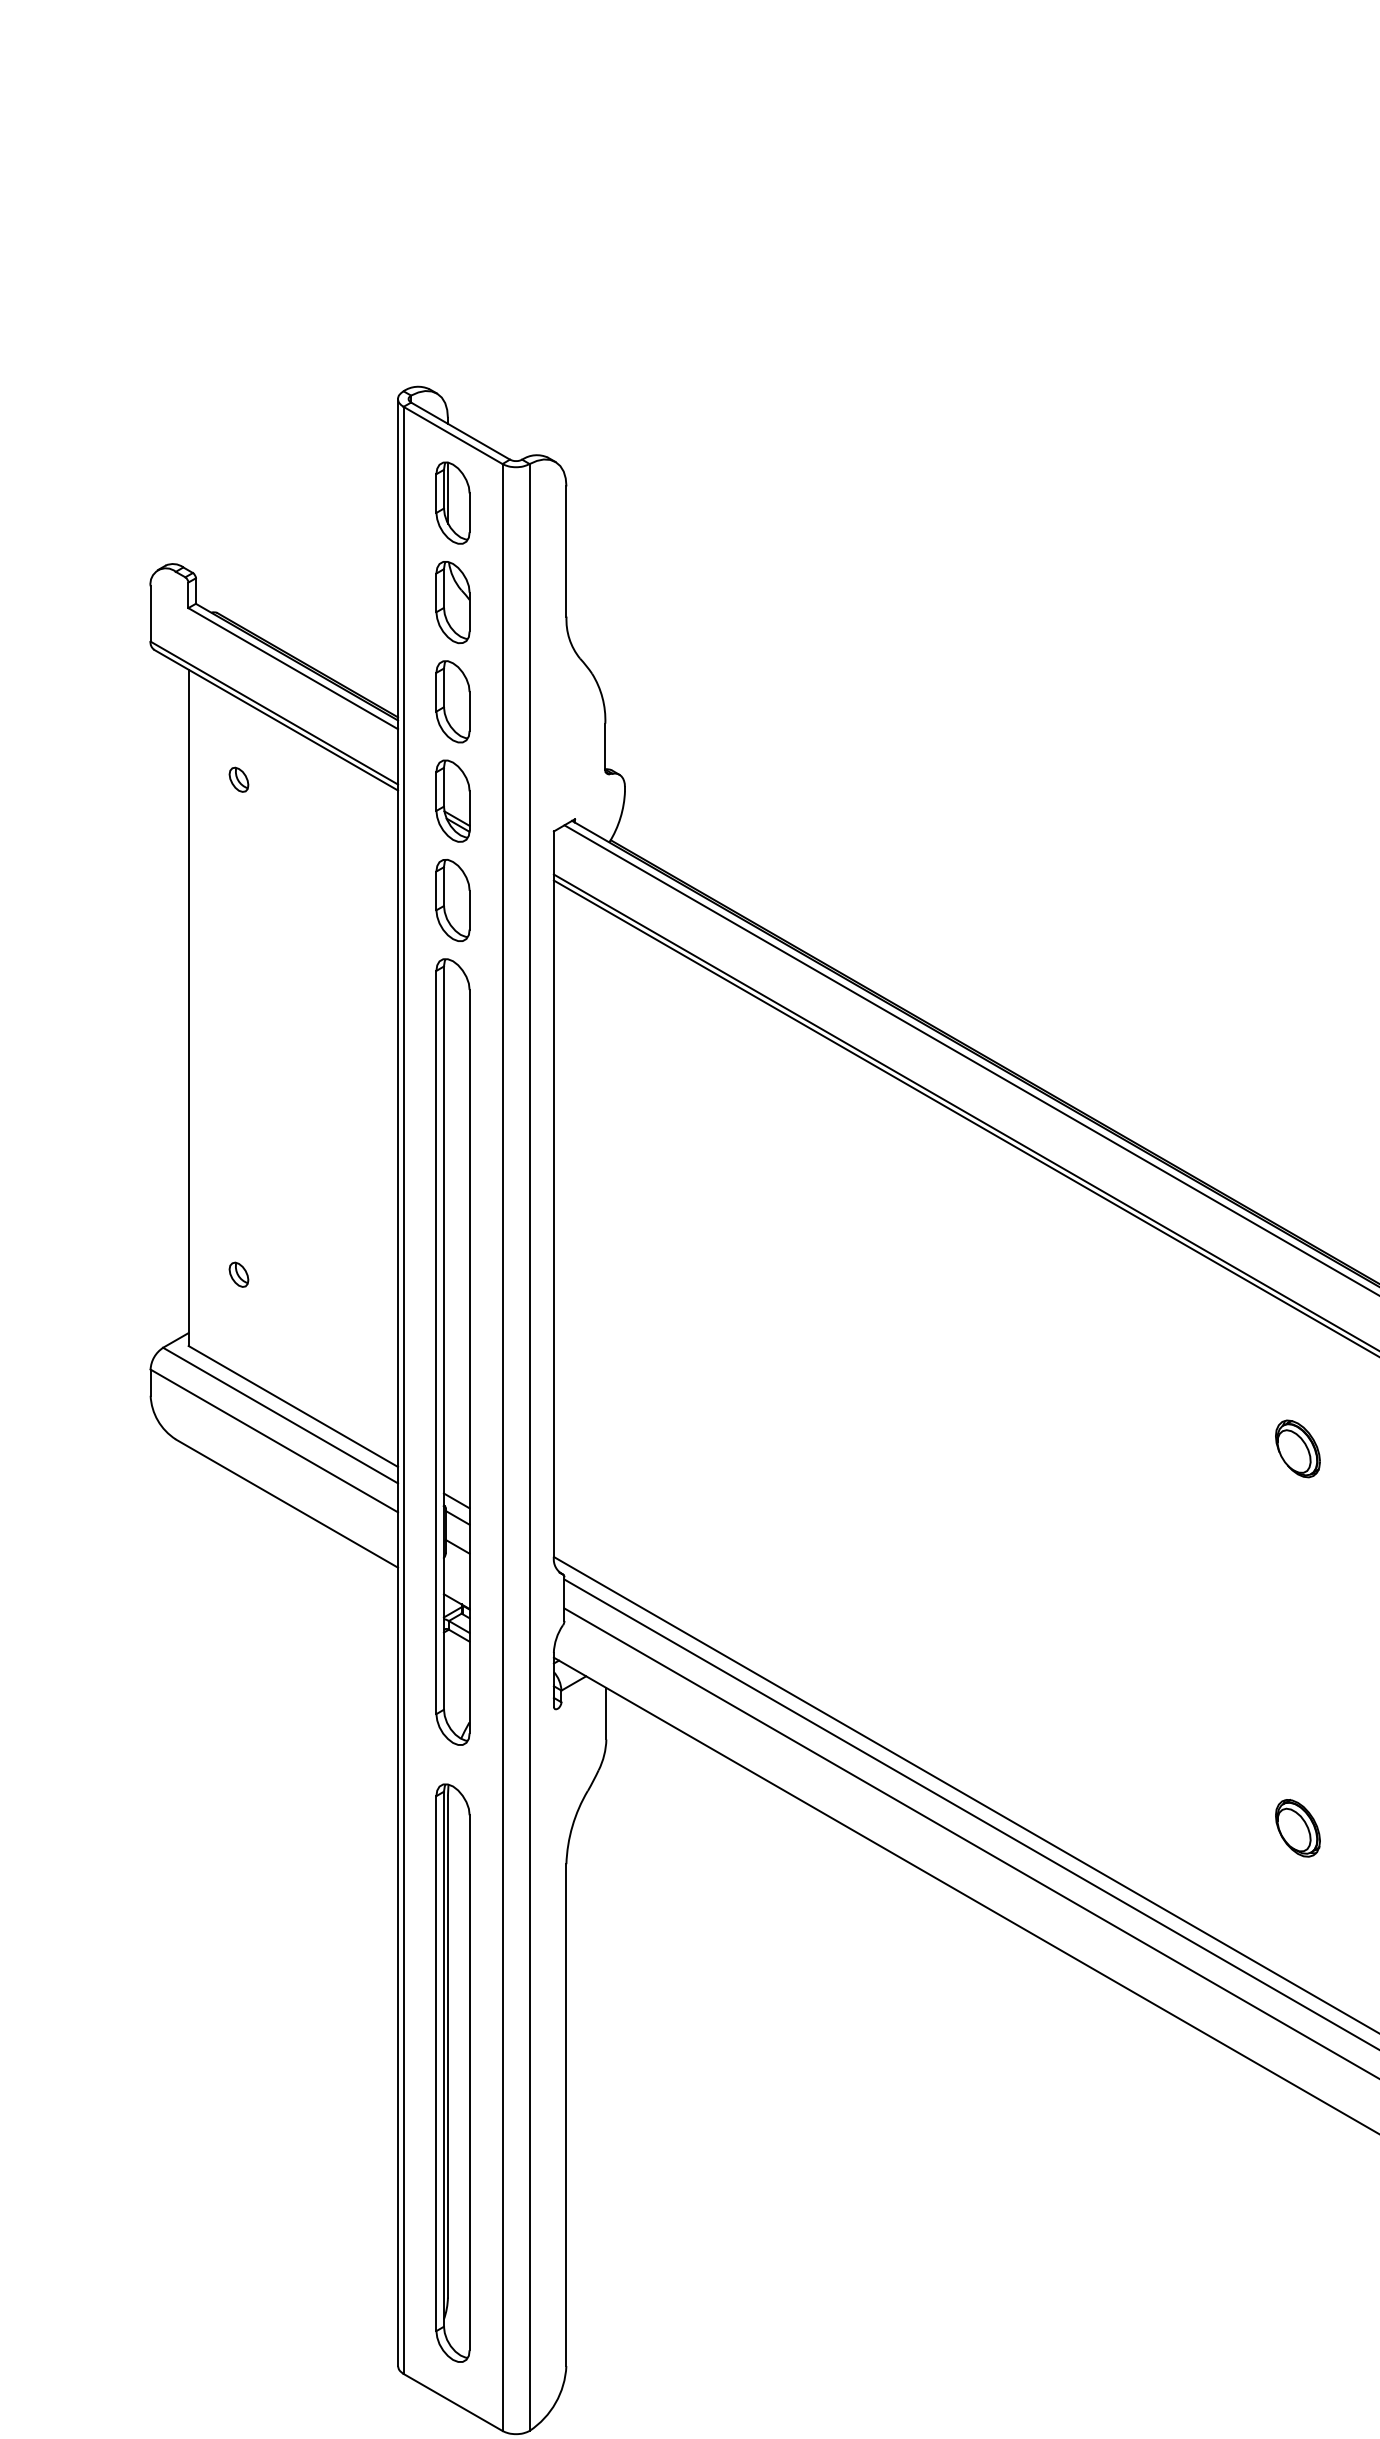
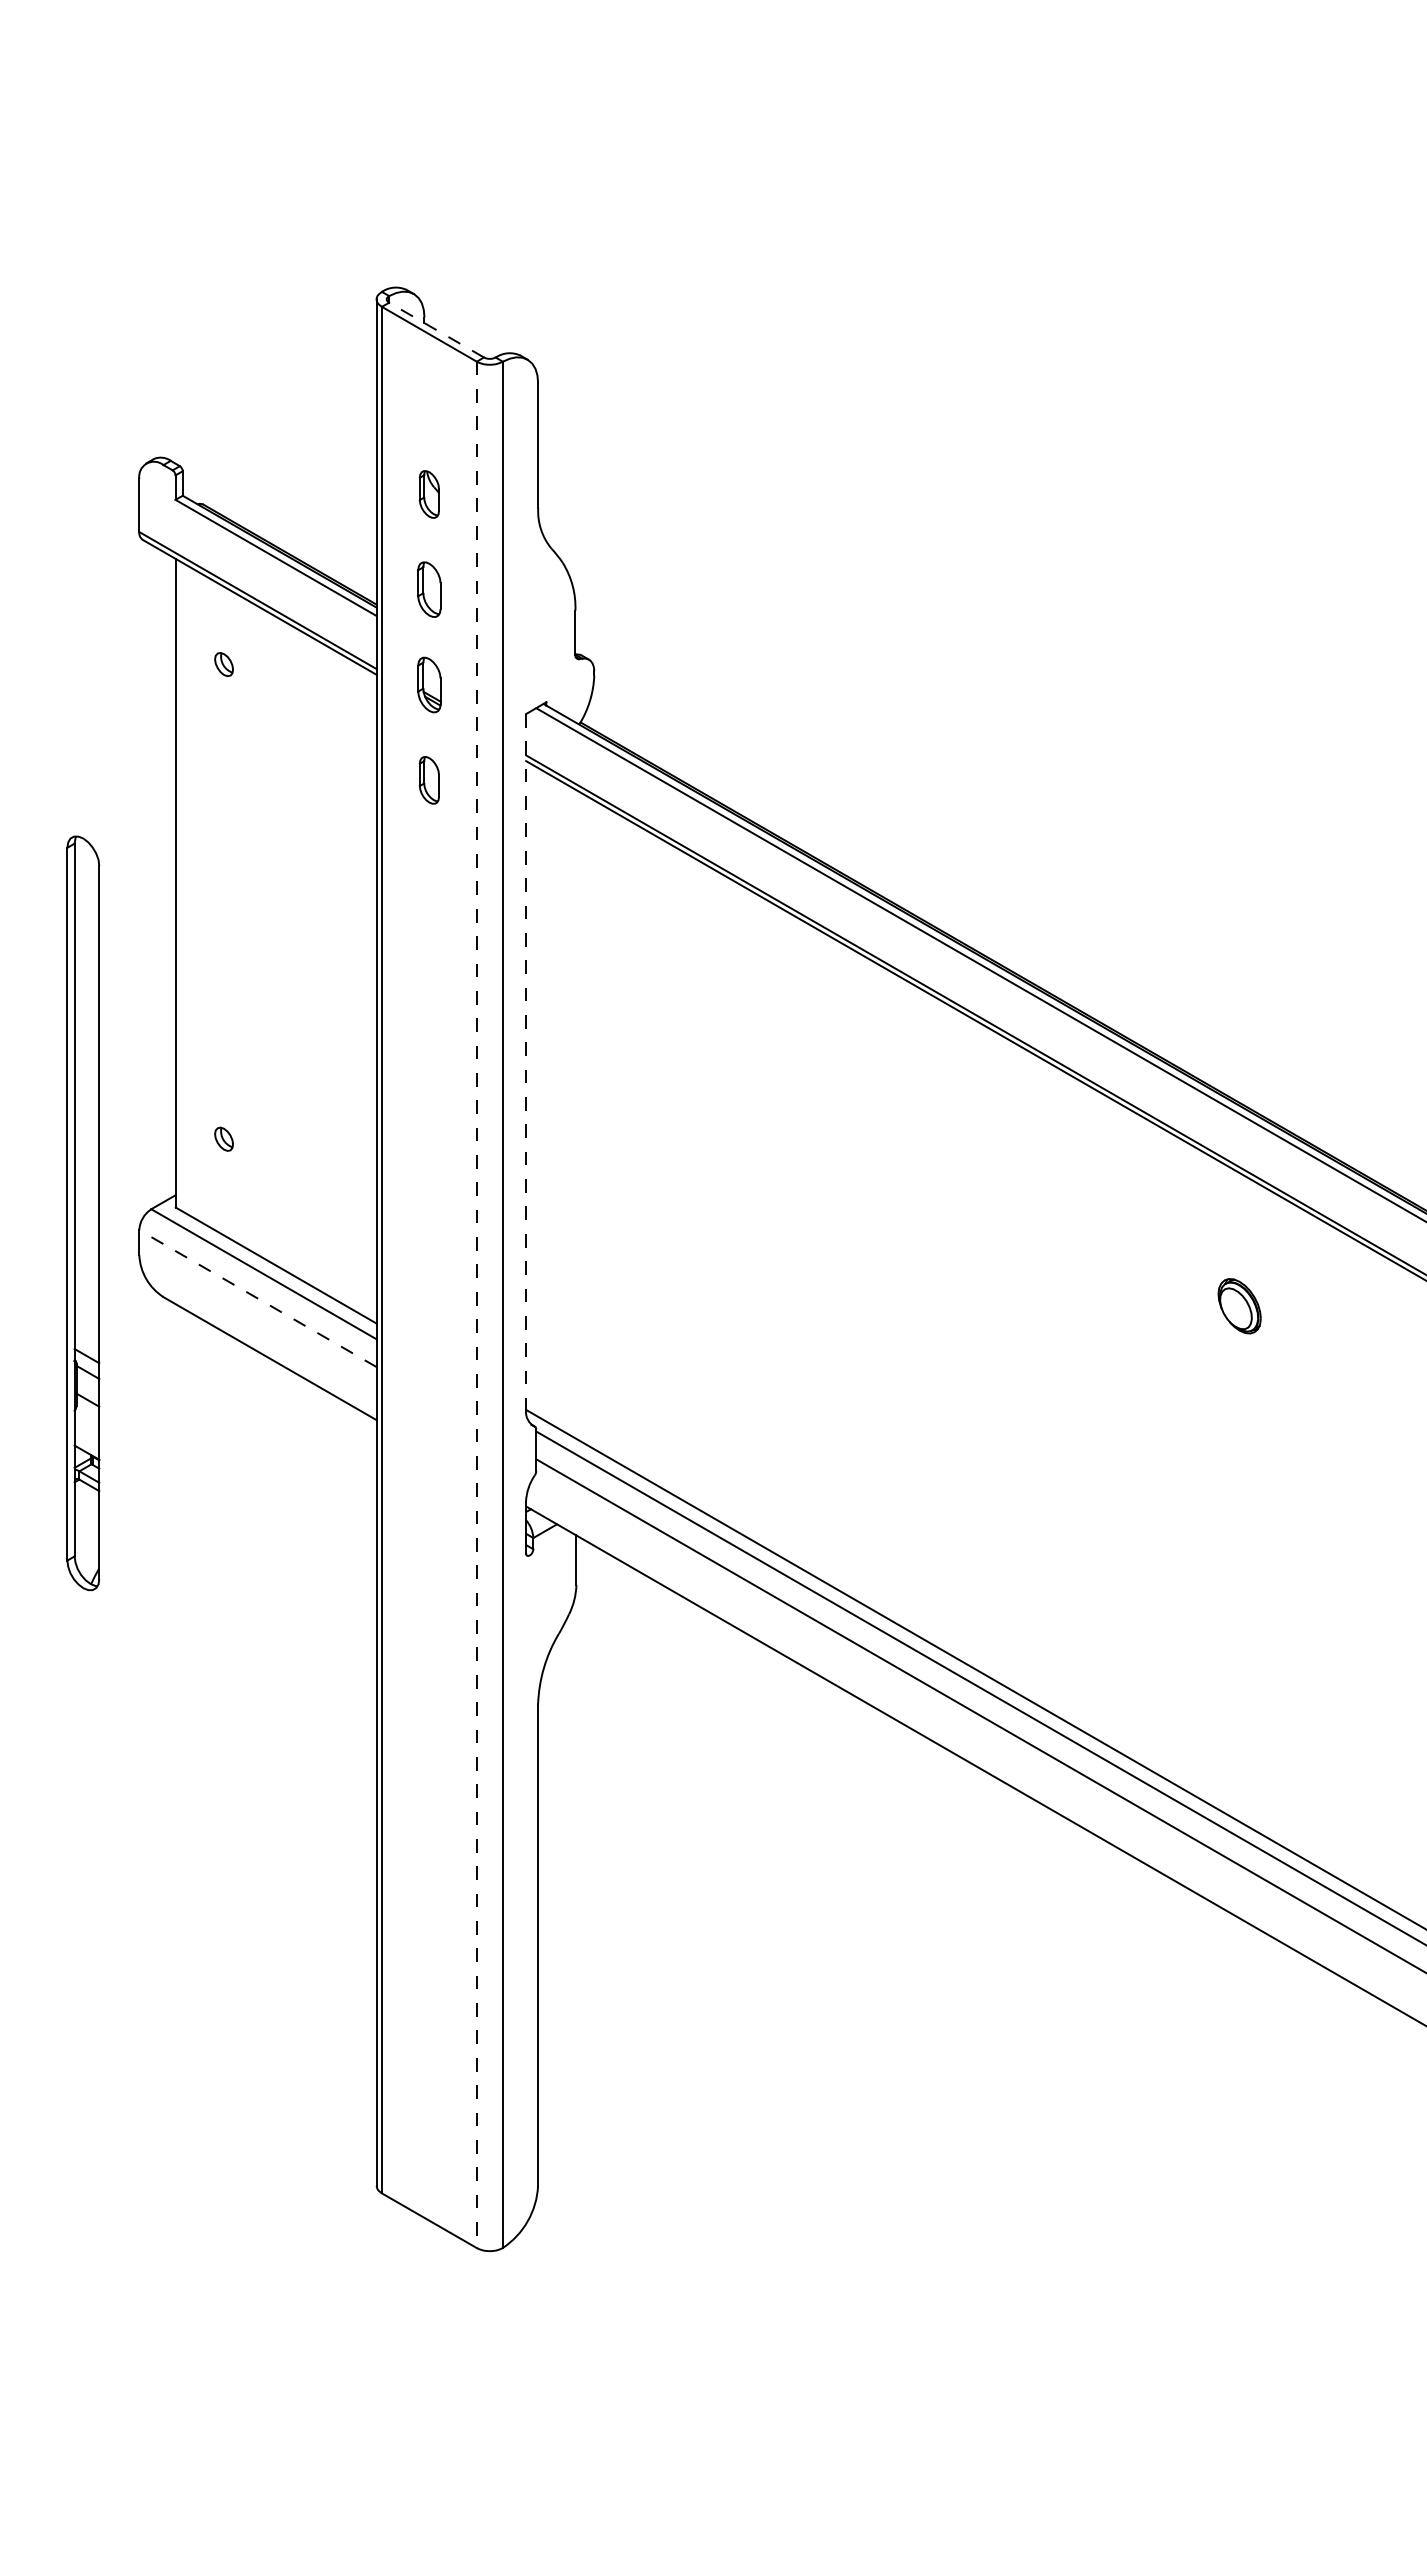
line: (460, 431) -> (436, 330), solid -> dashed
part: (453, 503) -> (429, 399), removed
part: (453, 602) -> (429, 494), size x0.6
part: (453, 701) -> (429, 589), size x0.7
part: (453, 800) -> (429, 684), size x0.7
part: (453, 900) -> (429, 780), size x0.6
line: (554, 1194) -> (526, 1062), solid -> dashed
part: (453, 1352) -> (83, 1213), moved
line: (273, 1440) -> (257, 1298), solid -> dashed
line: (502, 1448) -> (476, 1305), solid -> dashed
part: (1297, 1827) -> (1239, 1669), removed
part: (453, 2072) -> (429, 1904), removed

